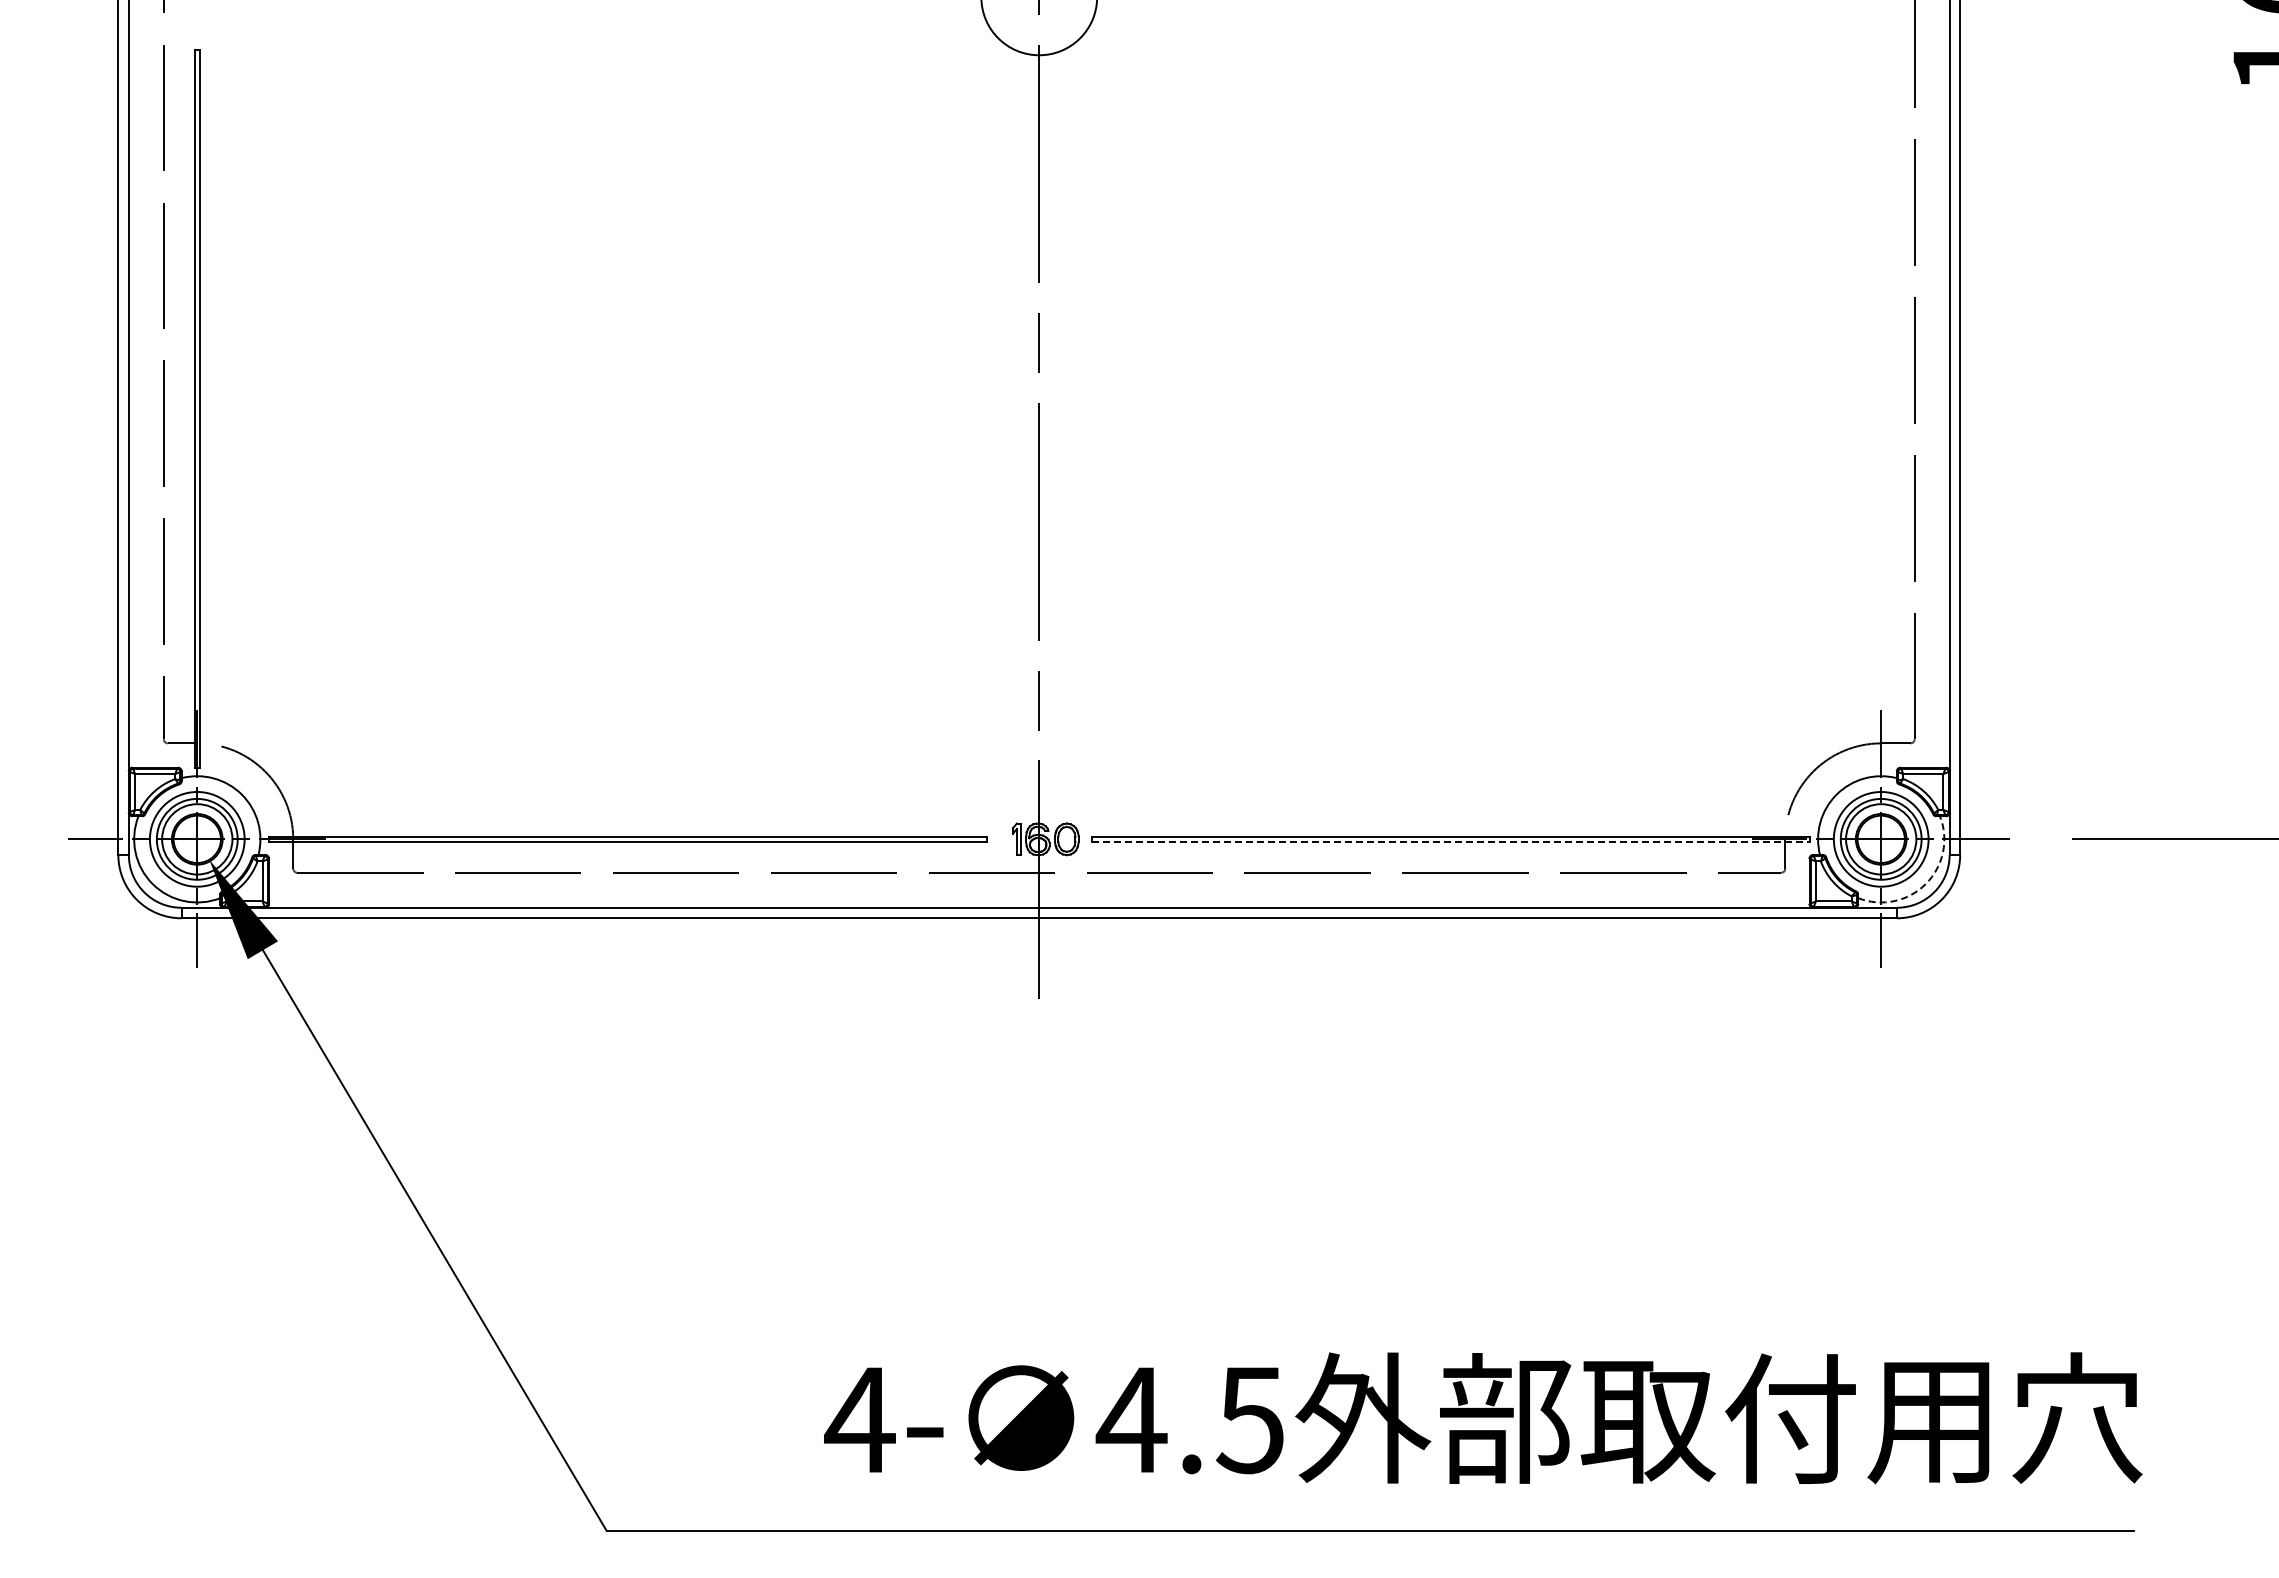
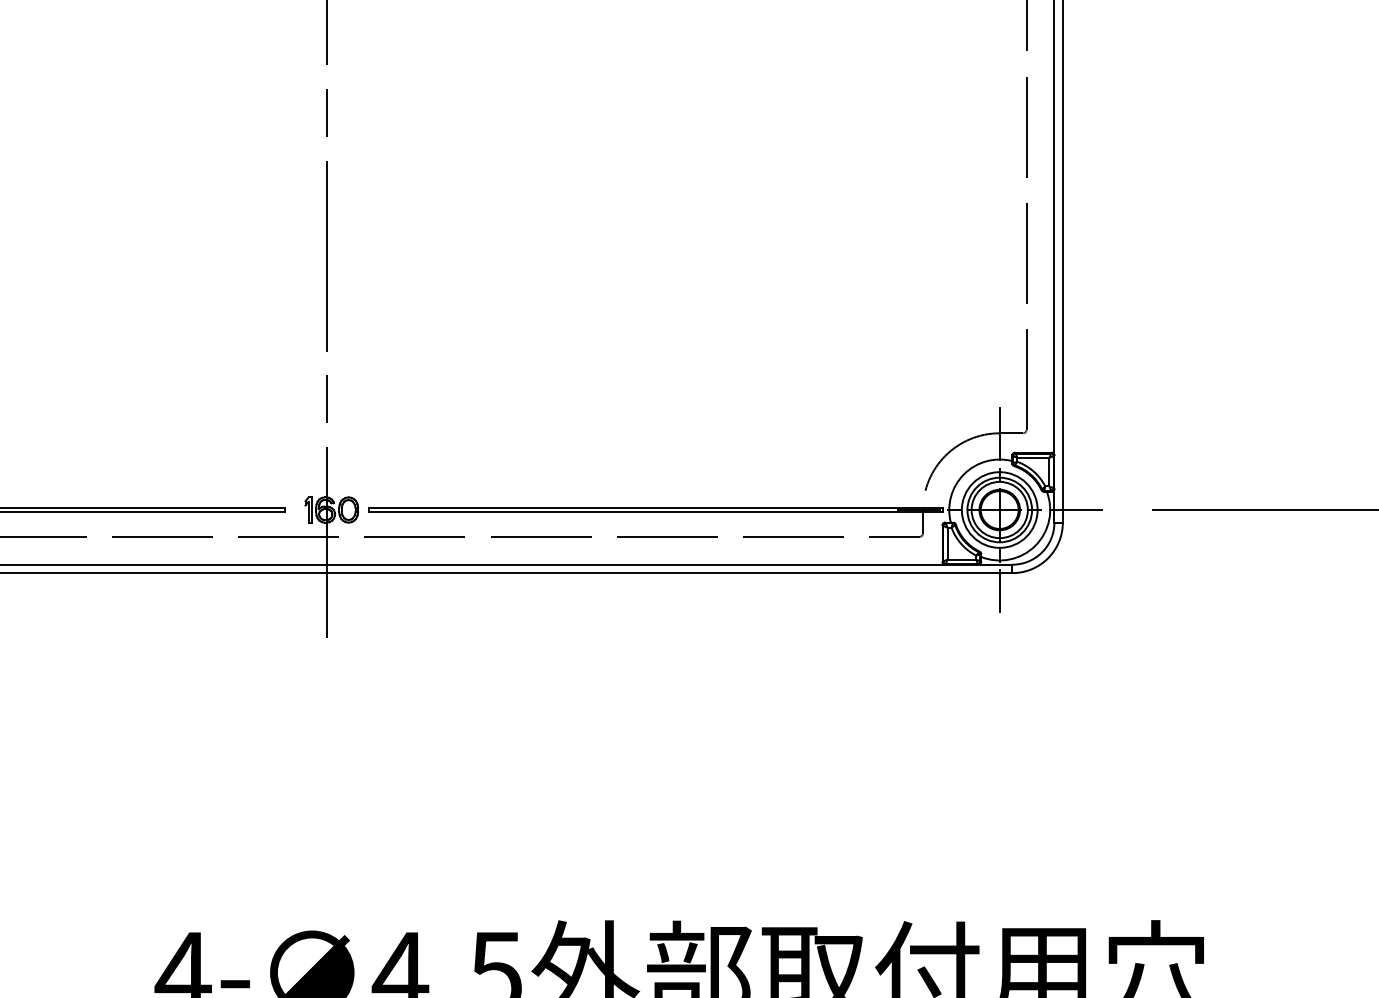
line: (1450, 841) -> (655, 511), dashed -> solid
arc: (1925, 884) -> (1035, 546), dashed -> solid

